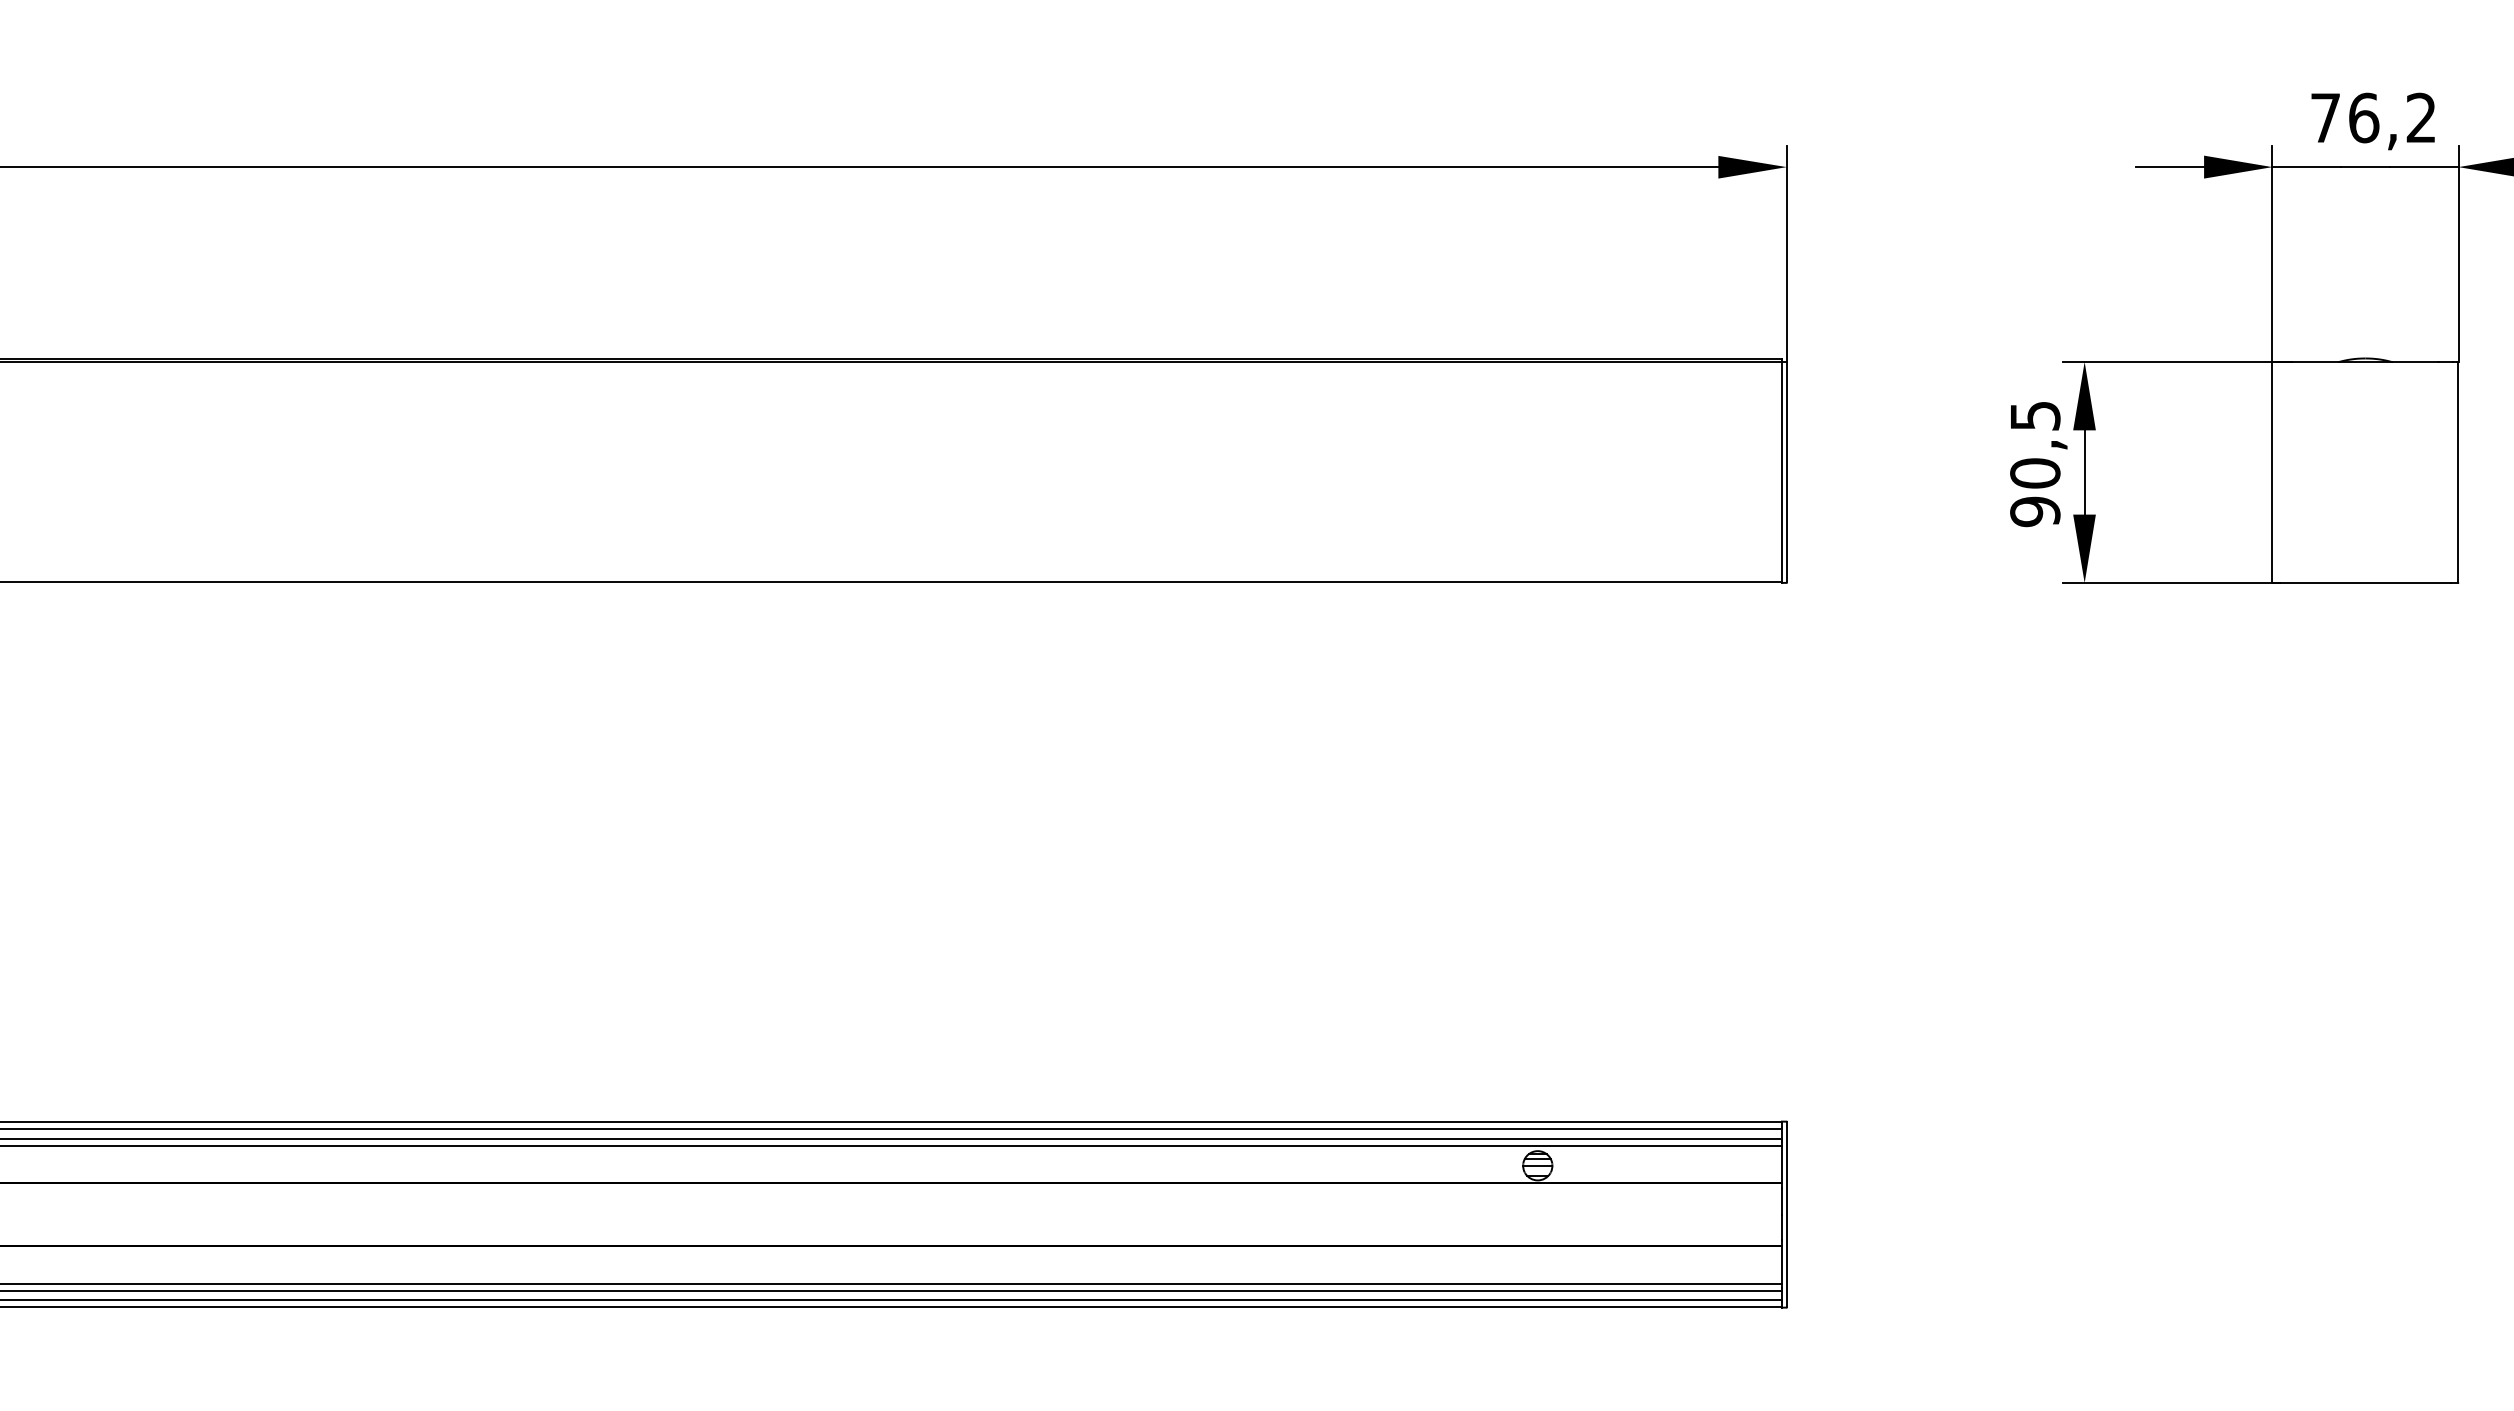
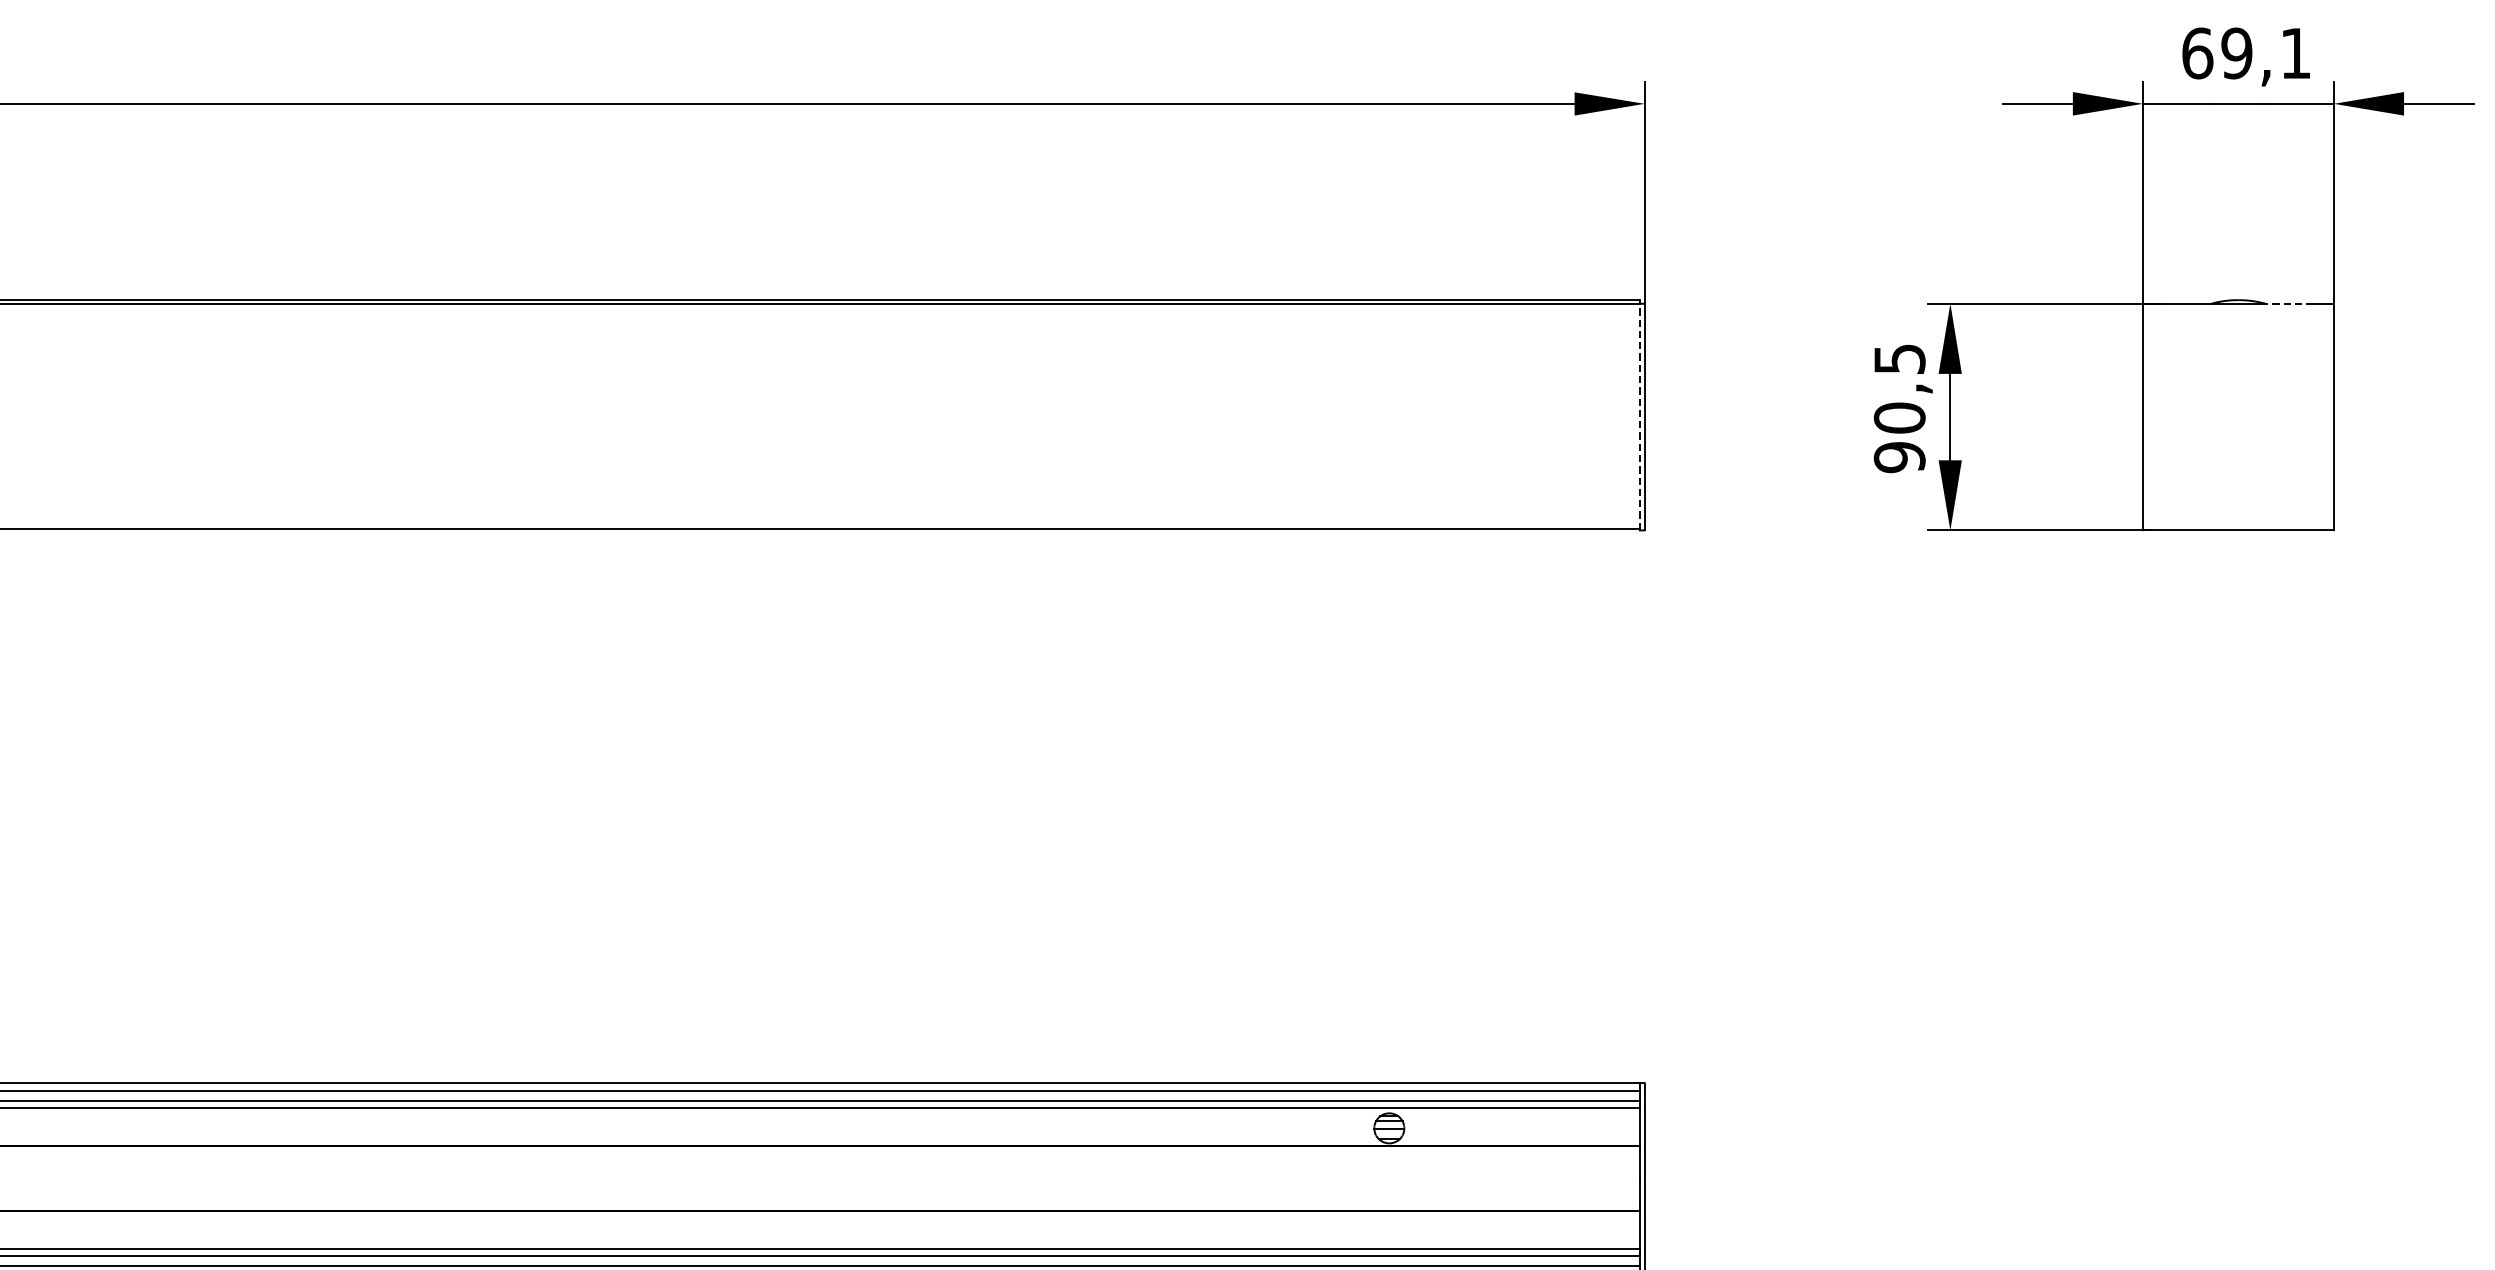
text: (2372, 117) -> (2245, 52), 76,2 -> 69,1
line: (2414, 361) -> (2288, 303), solid -> dashed
line: (1781, 471) -> (1639, 416), solid -> dashed

